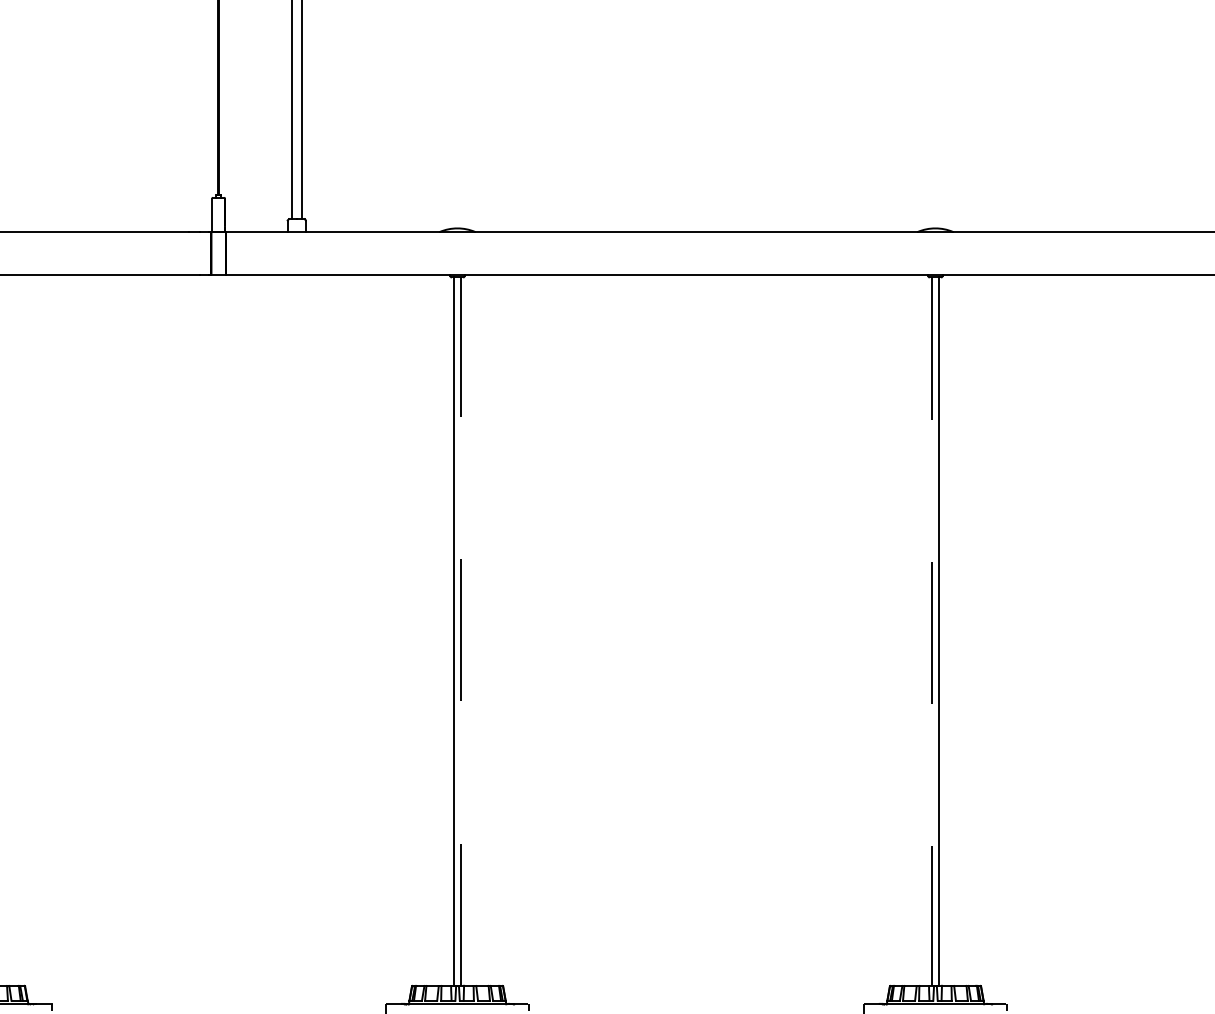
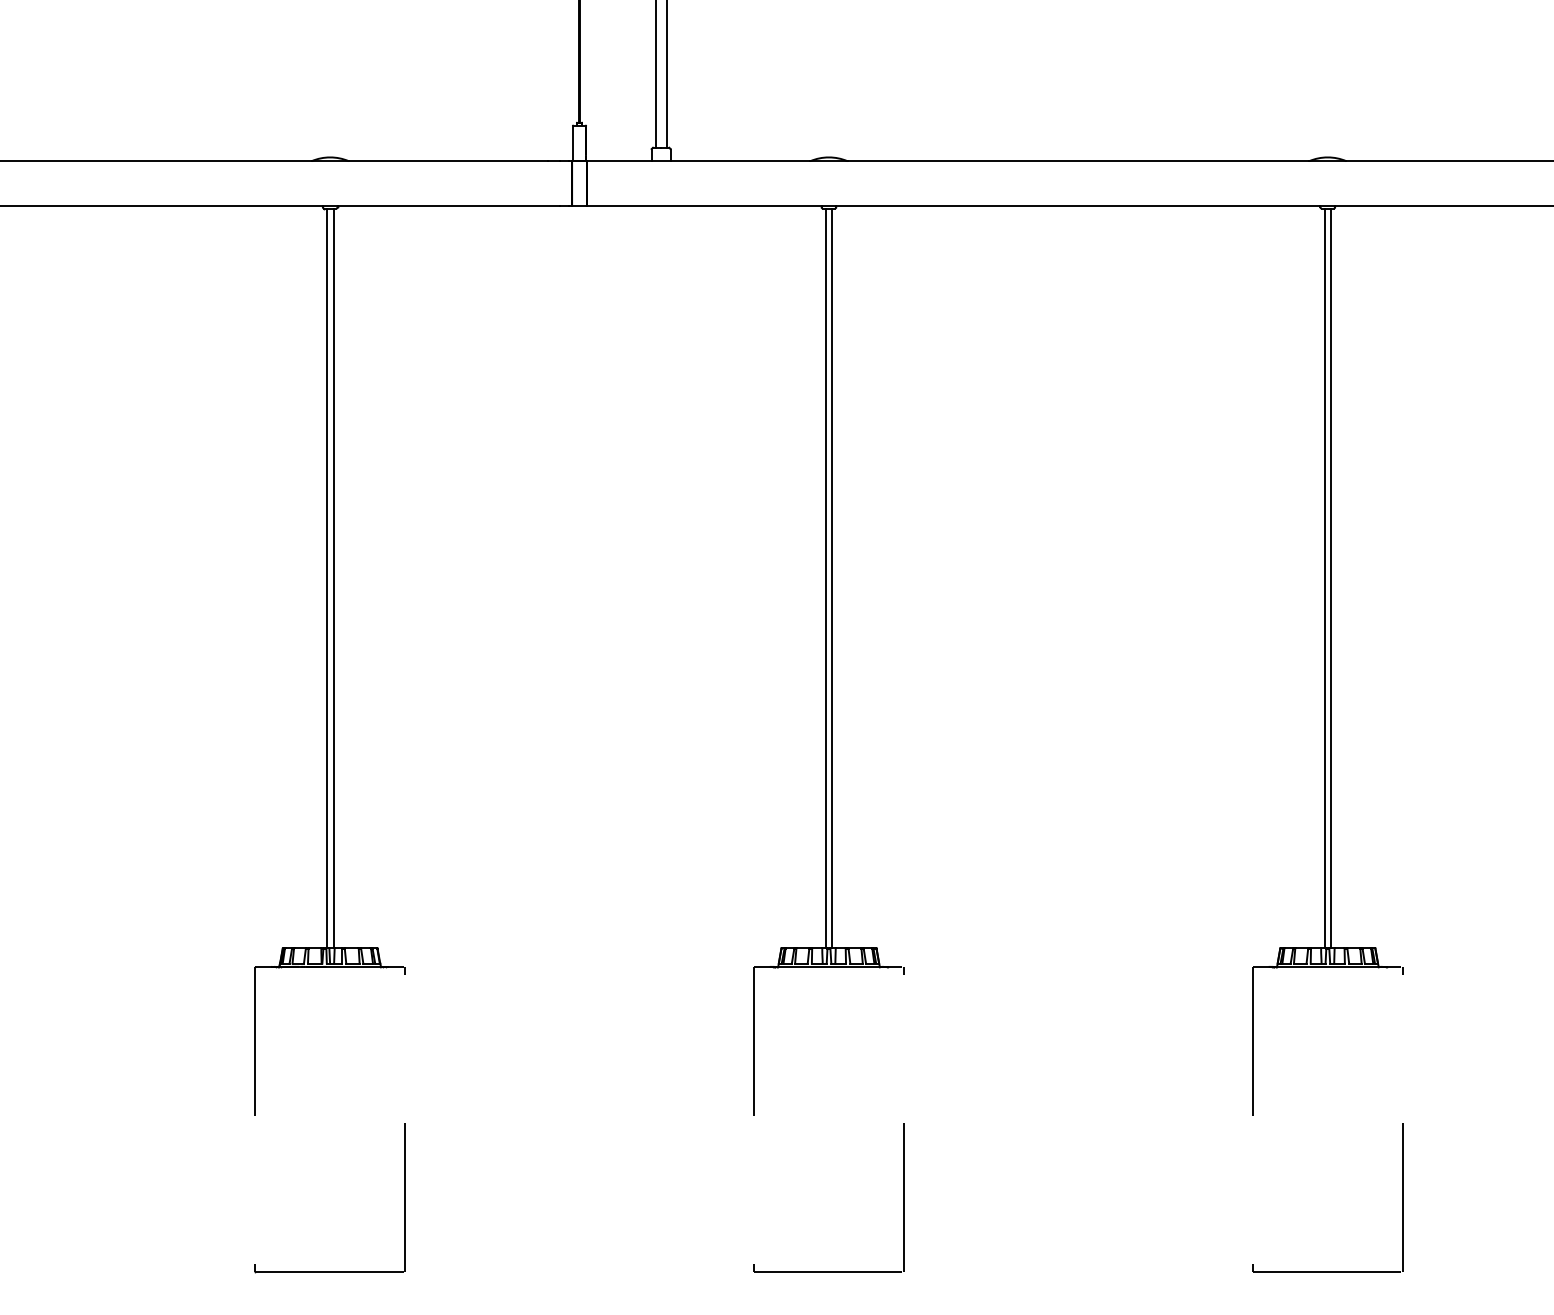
line: (460, 631) -> (832, 578), dashed -> solid
line: (932, 631) -> (1324, 578), dashed -> solid

